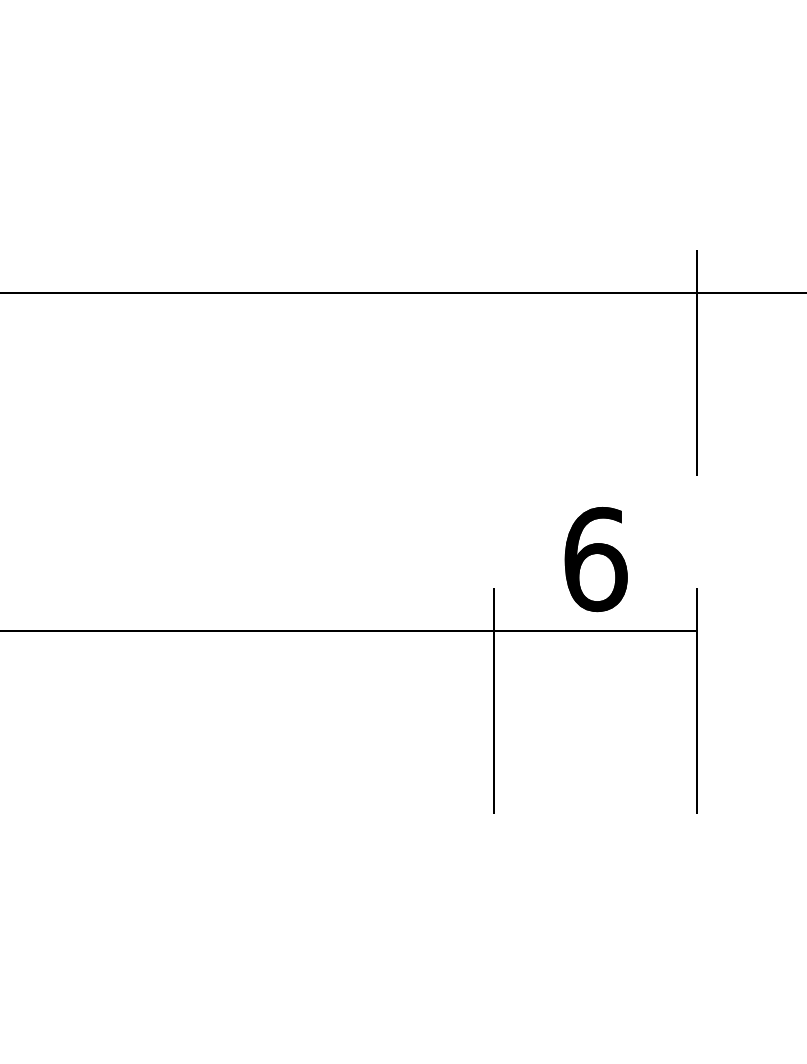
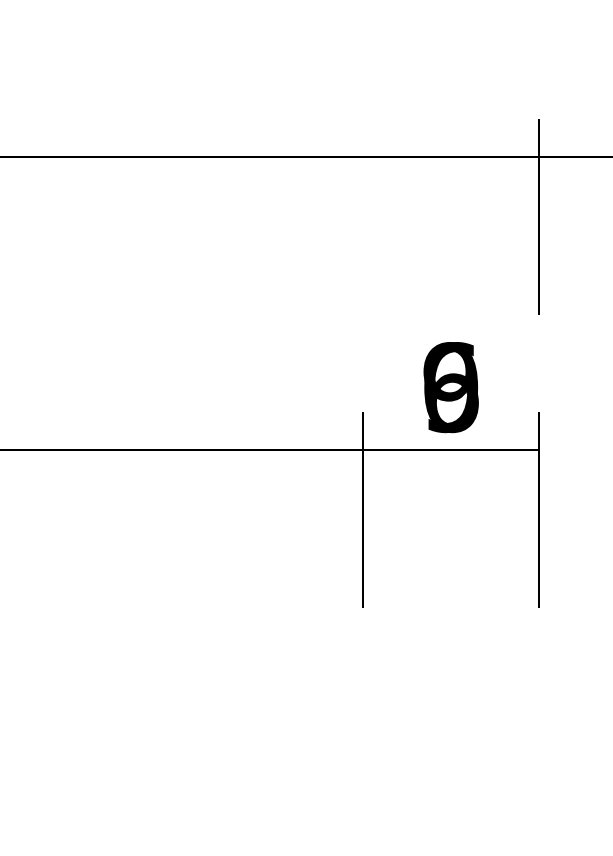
text: (595, 559) -> (450, 387), 6 -> 9

